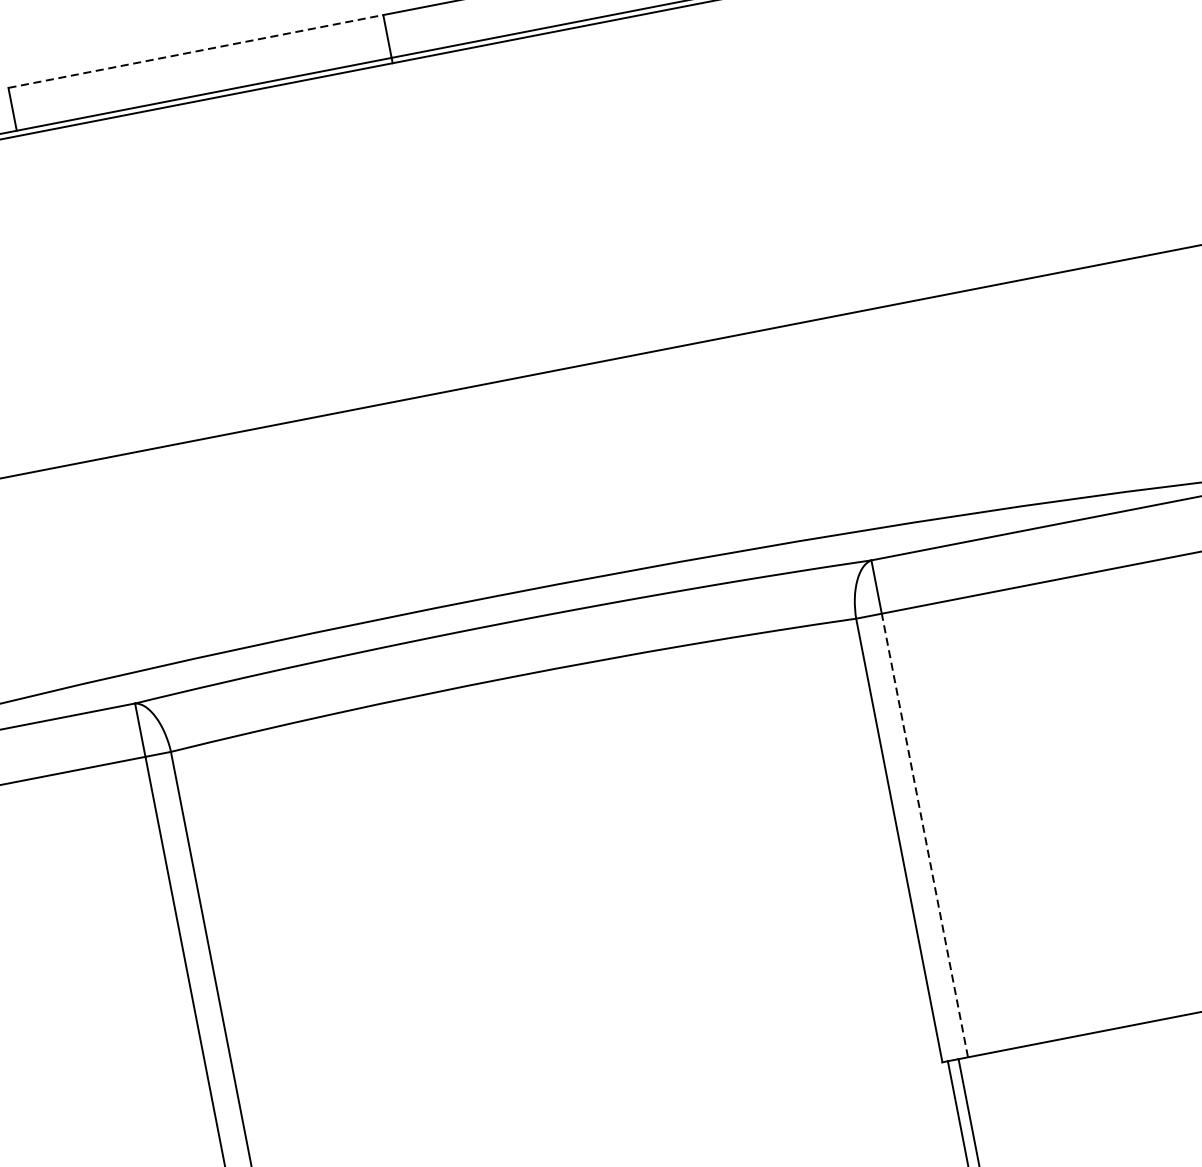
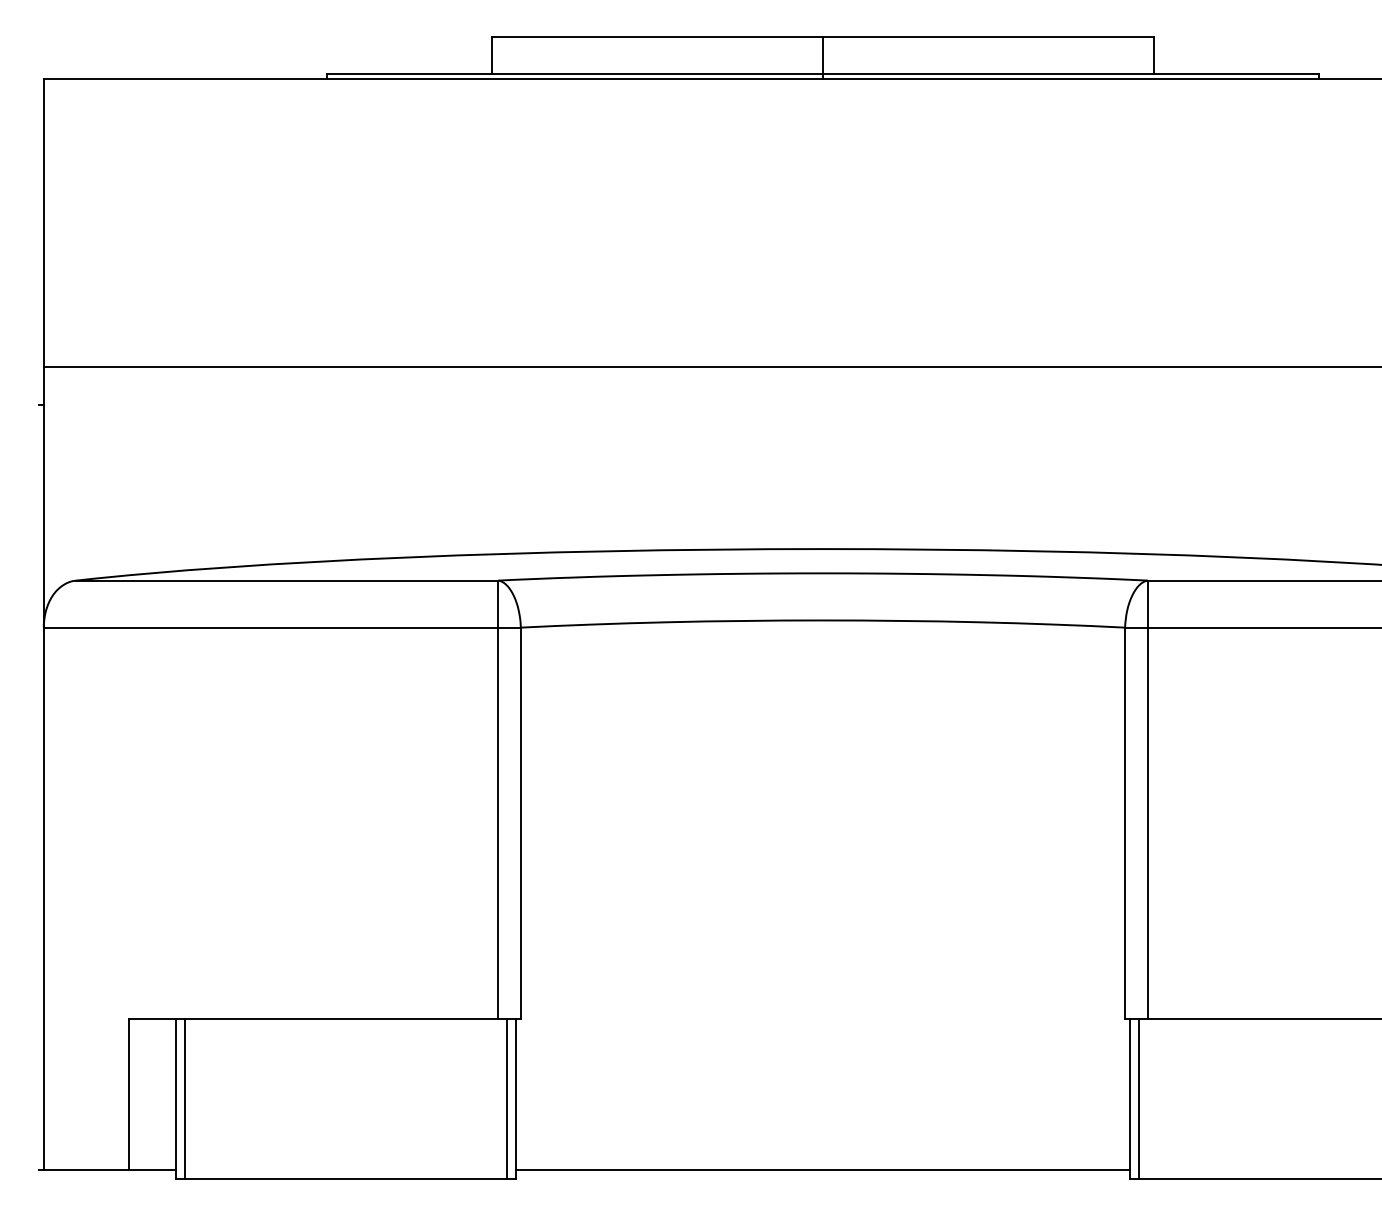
line: (196, 51) -> (658, 36), dashed -> solid
line: (924, 835) -> (1147, 823), dashed -> solid

